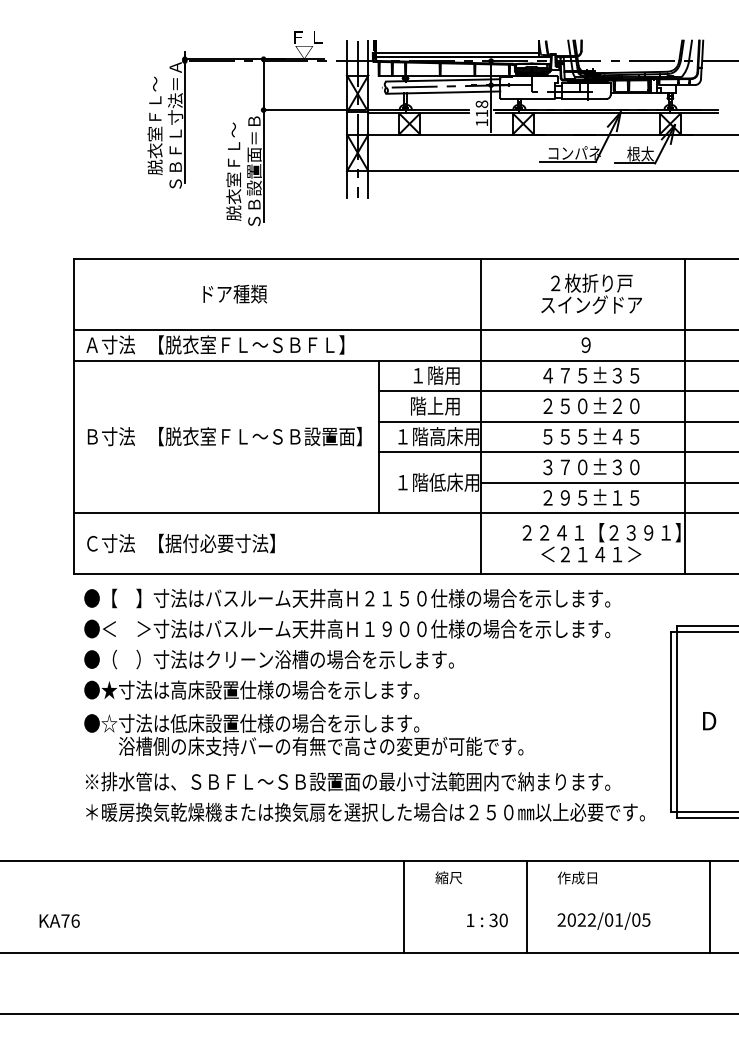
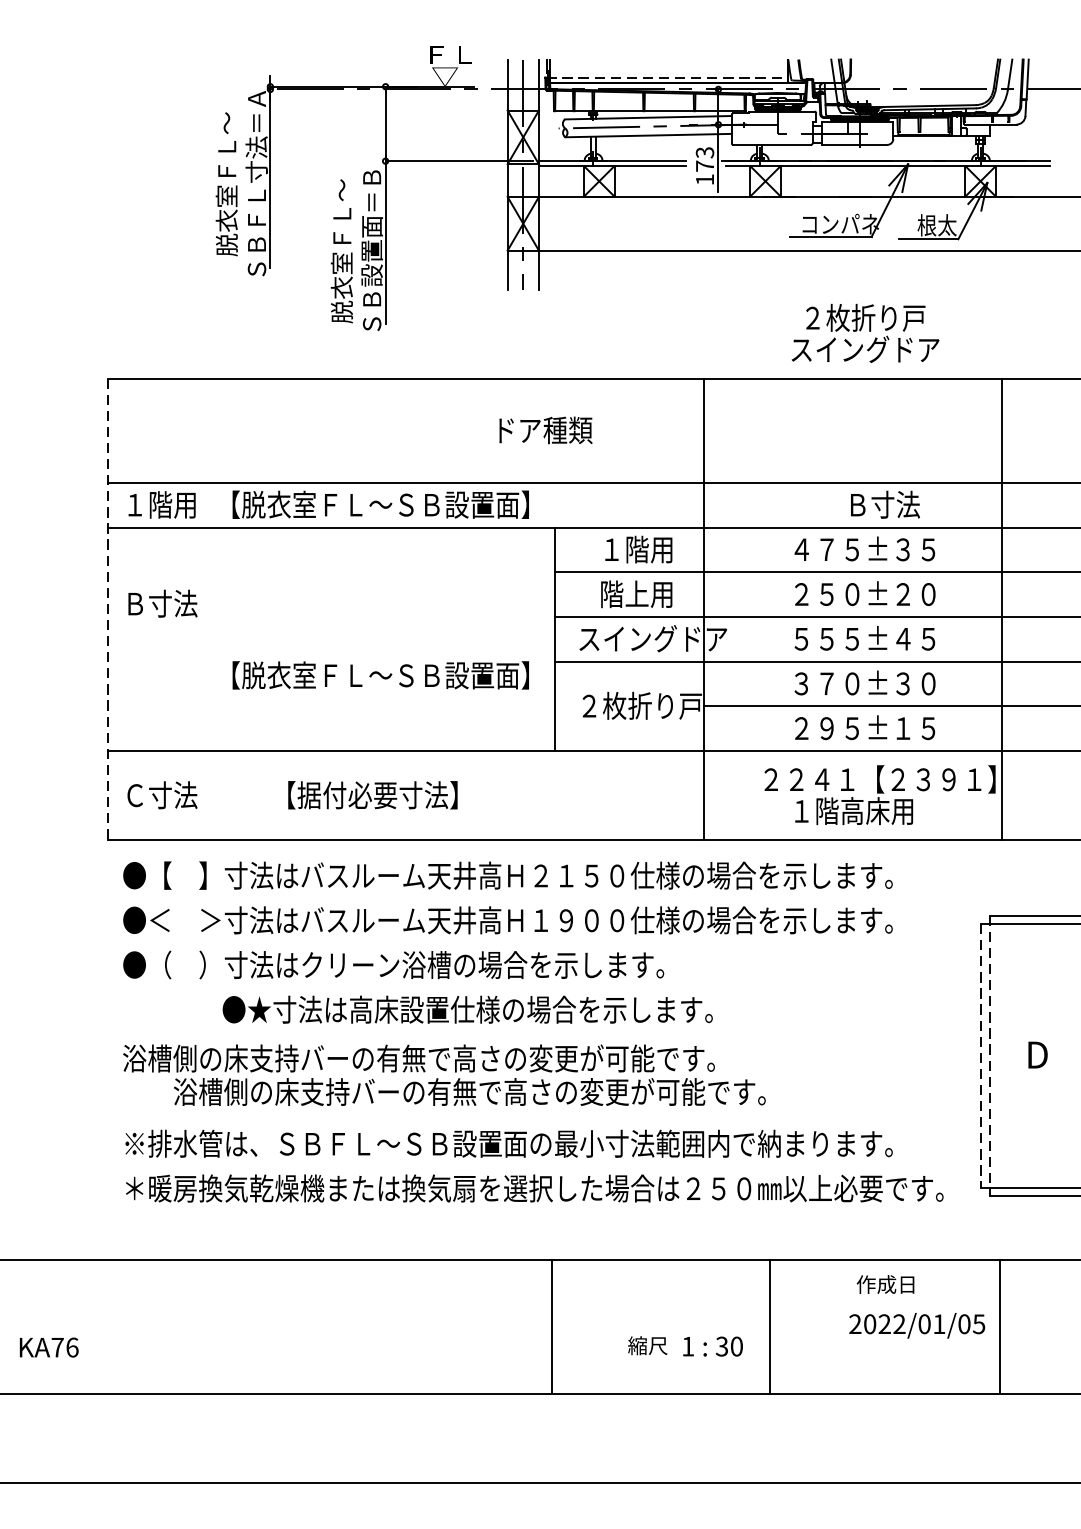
line: (456, 52) -> (667, 76), solid -> dashed
text: (481, 108) -> (704, 158), 118 -> 173
text: (234, 293) -> (544, 429), moved
text: (591, 293) -> (865, 332), moved
text: (110, 344) -> (161, 504), Ａ寸法 -> １階用
text: (332, 344) -> (486, 504), 【脱衣室ＦＬ～ＳＢＦＬ】 -> 【脱衣室ＦＬ～ＳＢ設置面】
text: (604, 344) -> (884, 504), ９ -> Ｂ寸法
line: (73, 416) -> (107, 609), solid -> dashed
text: (110, 436) -> (161, 603), moved
text: (260, 436) -> (381, 675), moved
text: (446, 436) -> (653, 638), １階高床用 -> スイングドア
text: (438, 481) -> (641, 704), １階低床用 -> ２枚折り戸
text: (216, 543) -> (372, 795), moved
text: (591, 553) -> (865, 809), ＜２１４１＞ -> １階高床用
text: (251, 689) -> (467, 1008), moved
line: (676, 721) -> (989, 1055), solid -> dashed
text: (286, 722) -> (419, 1057), ●☆寸法は低床設置仕様の場合を示します。 -> 浴槽側の床支持バーの有無で高さの変更が可能です。
line: (670, 722) -> (980, 1057), solid -> dashed
text: (448, 877) -> (647, 1345), moved
text: (576, 877) -> (884, 1283), moved
line: (404, 906) -> (552, 1326), moved
line: (709, 906) -> (999, 1326), moved
text: (59, 920) -> (48, 1346), moved
text: (603, 920) -> (916, 1324), moved

